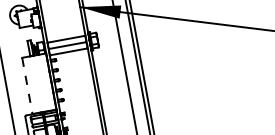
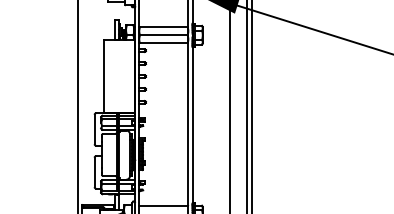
line: (27, 86) -> (104, 77), dashed -> solid

